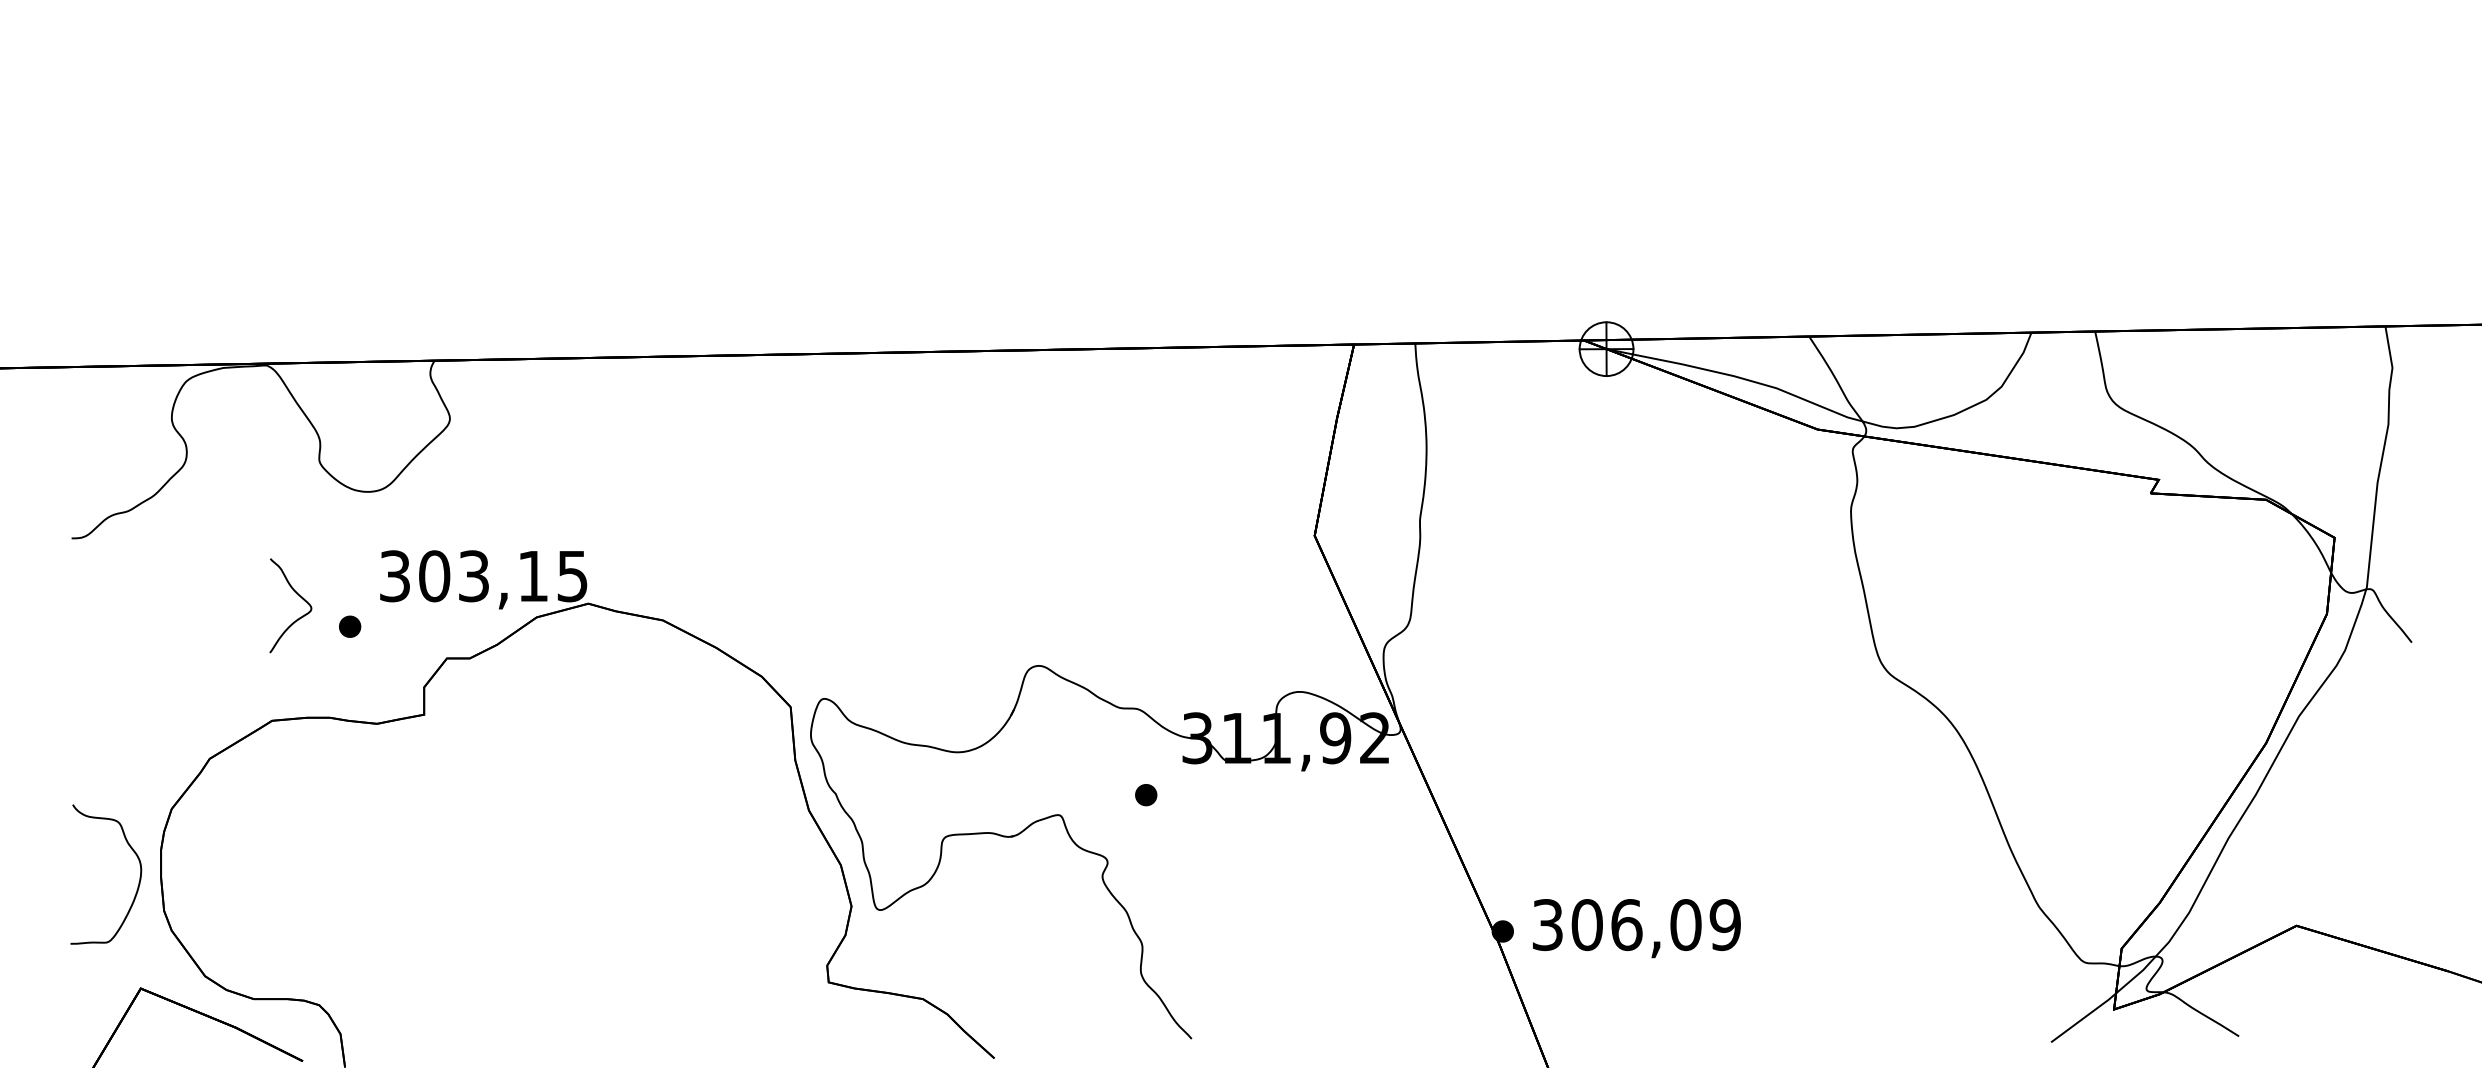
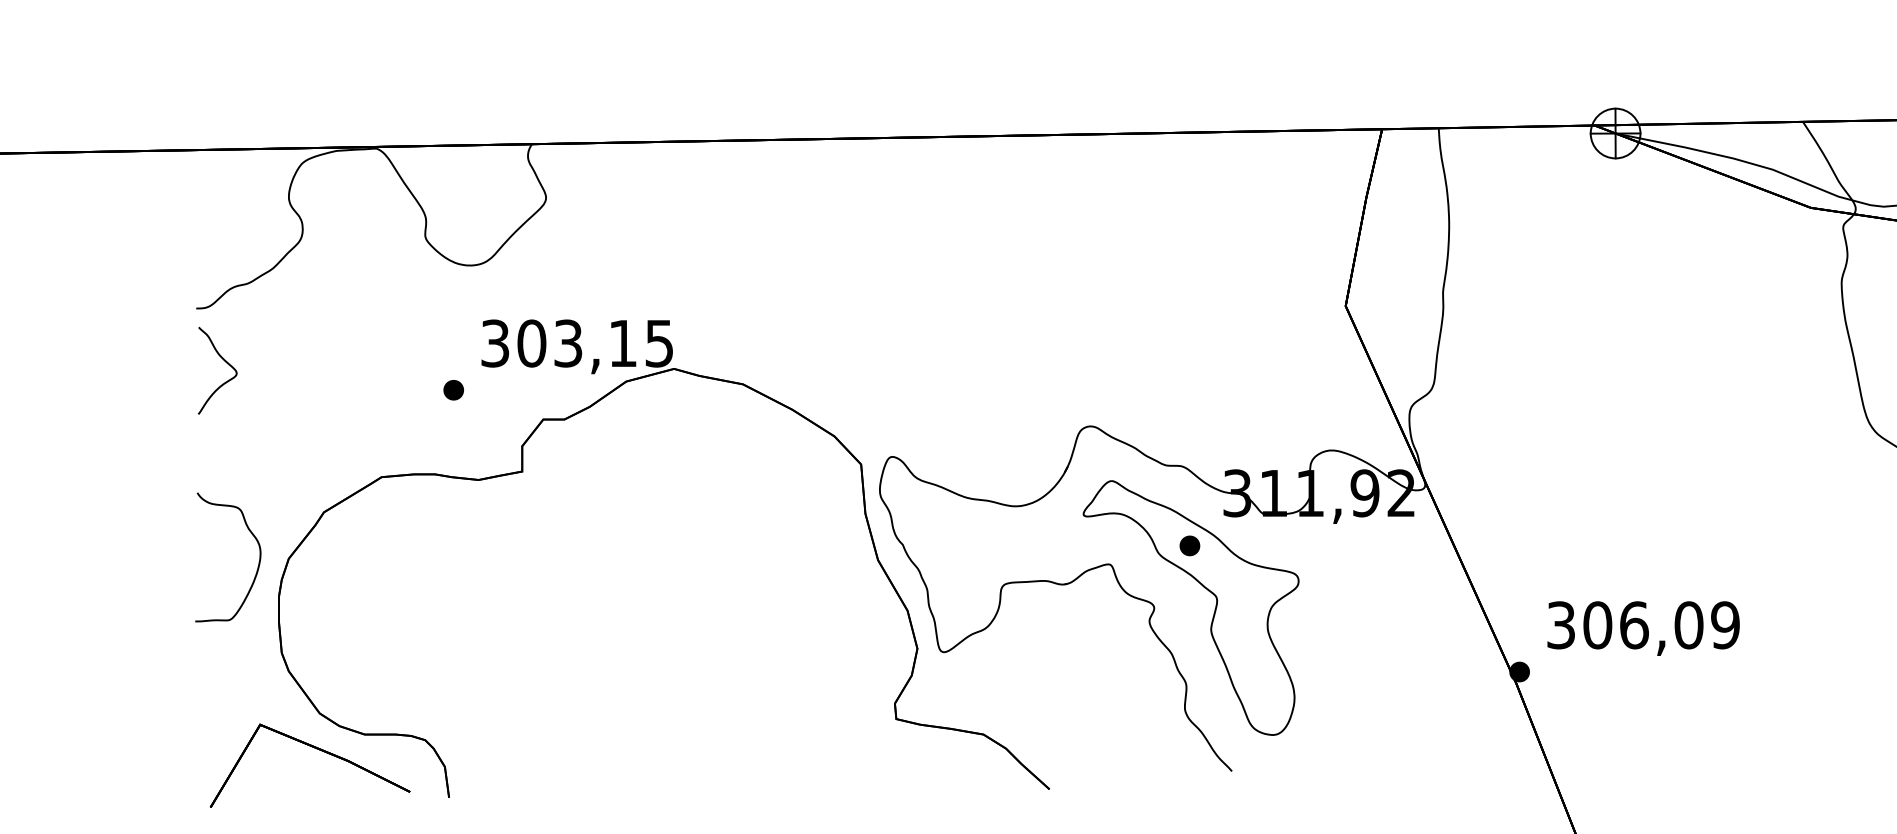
curve: (299, 596) -> (225, 362), moved
part: (1171, 869) -> (1213, 614), added
curve: (138, 882) -> (258, 564), moved
text: (1636, 928) -> (1643, 628), moved

